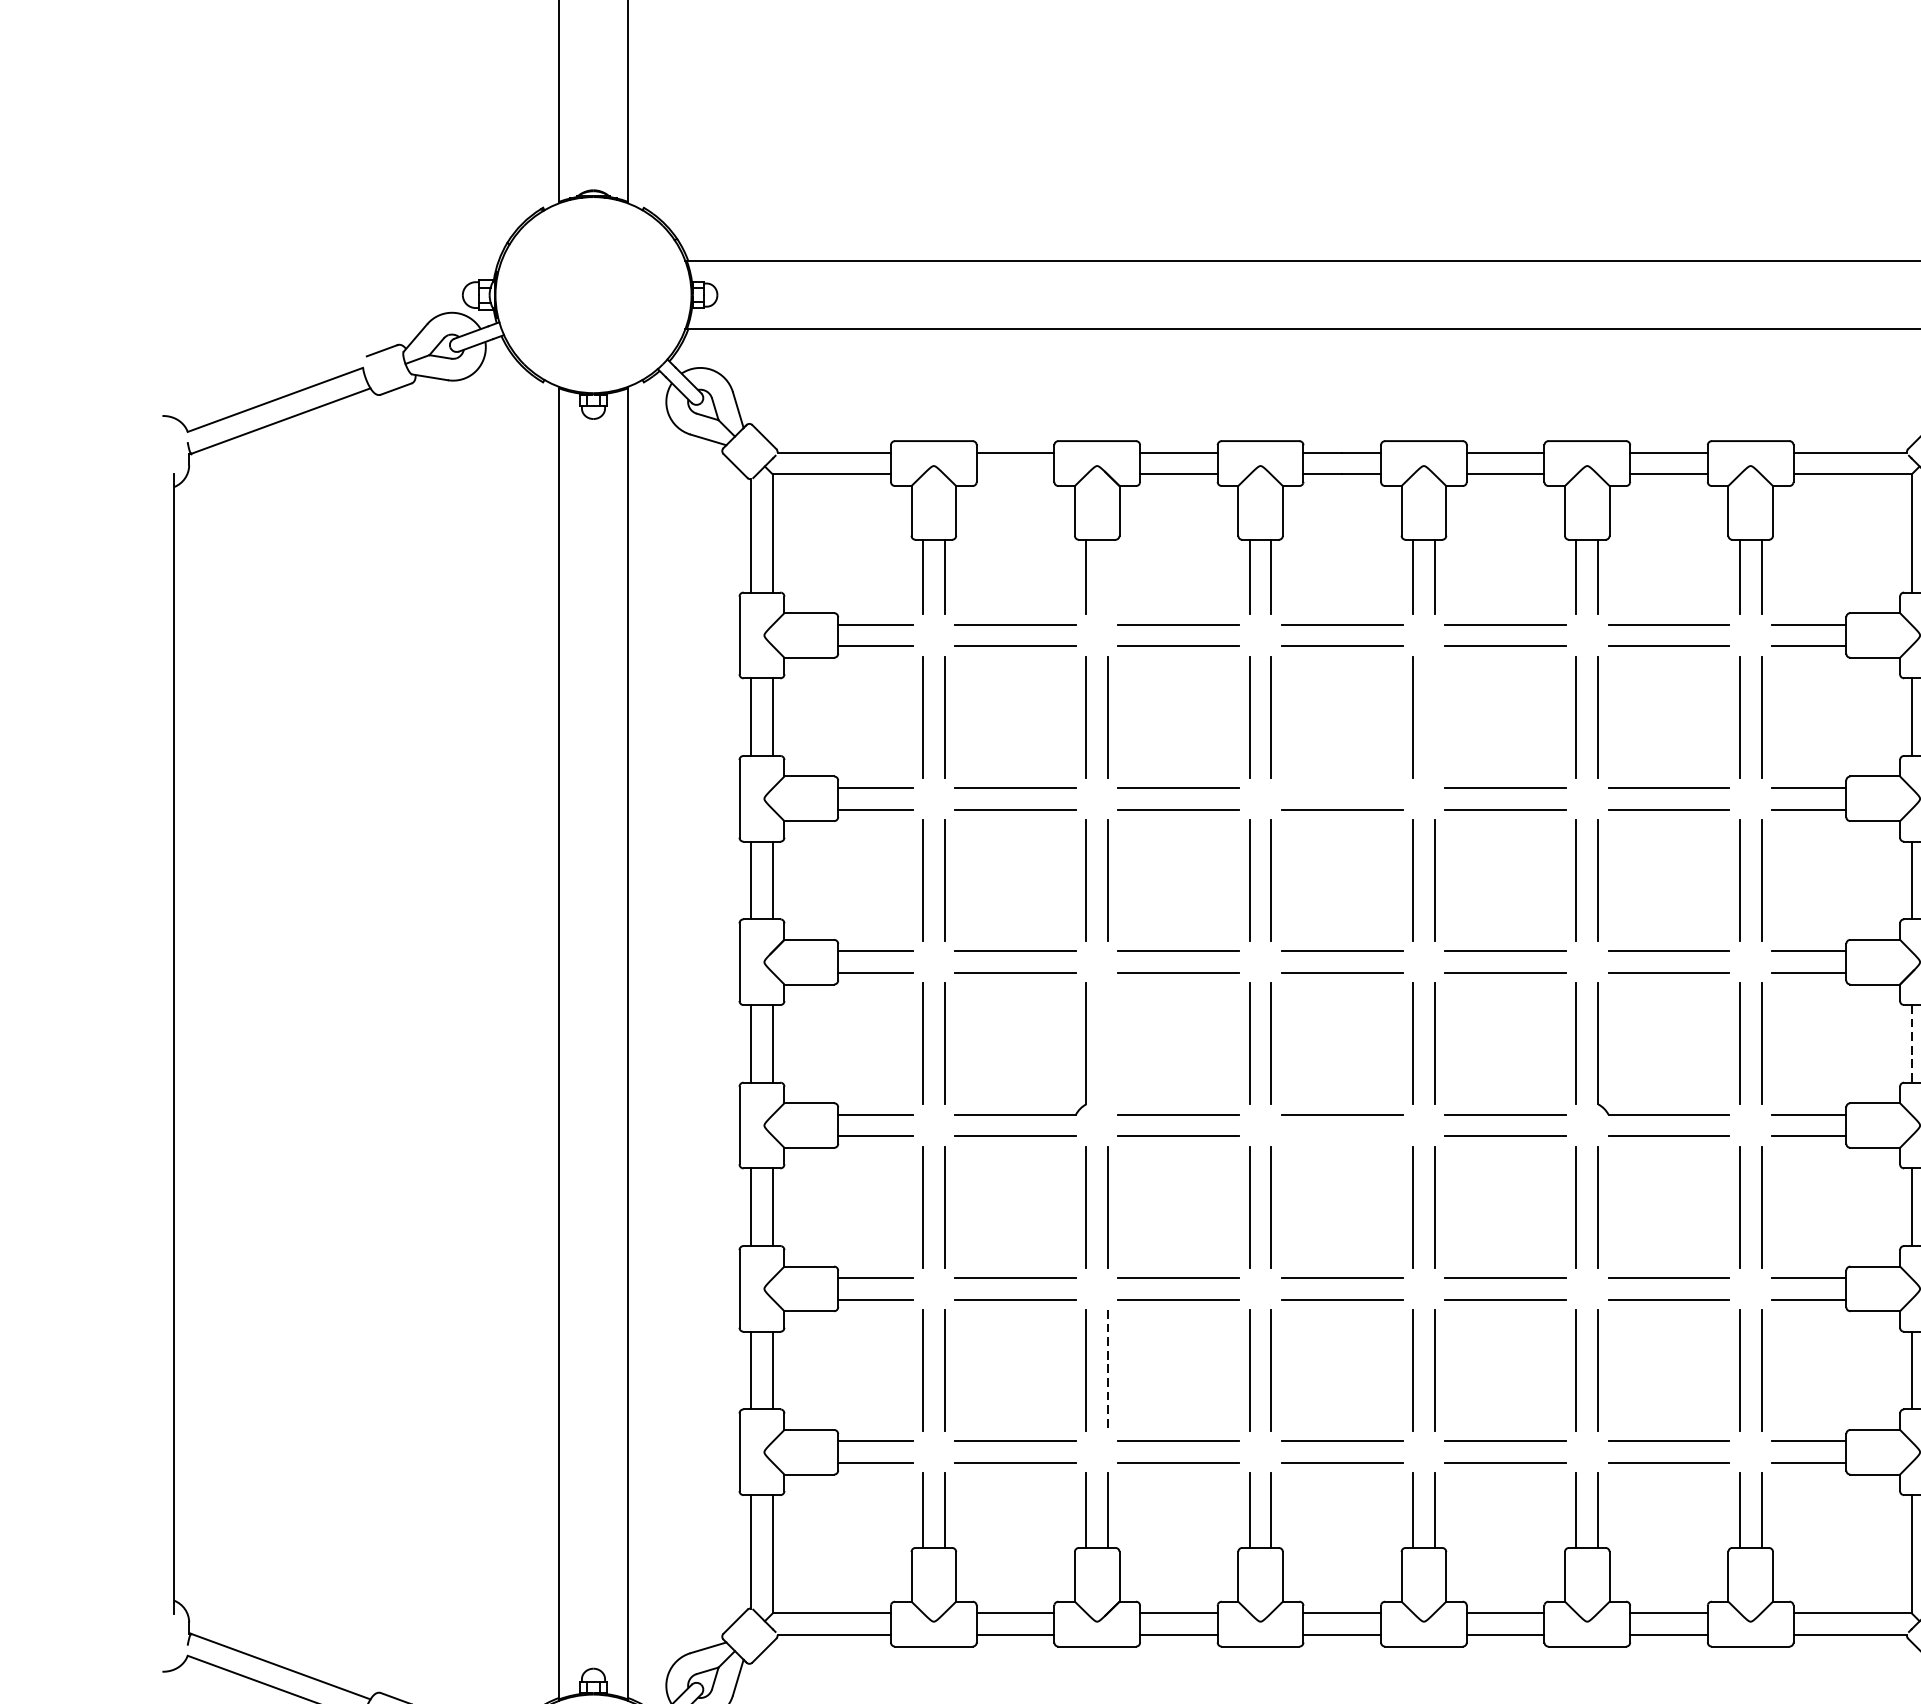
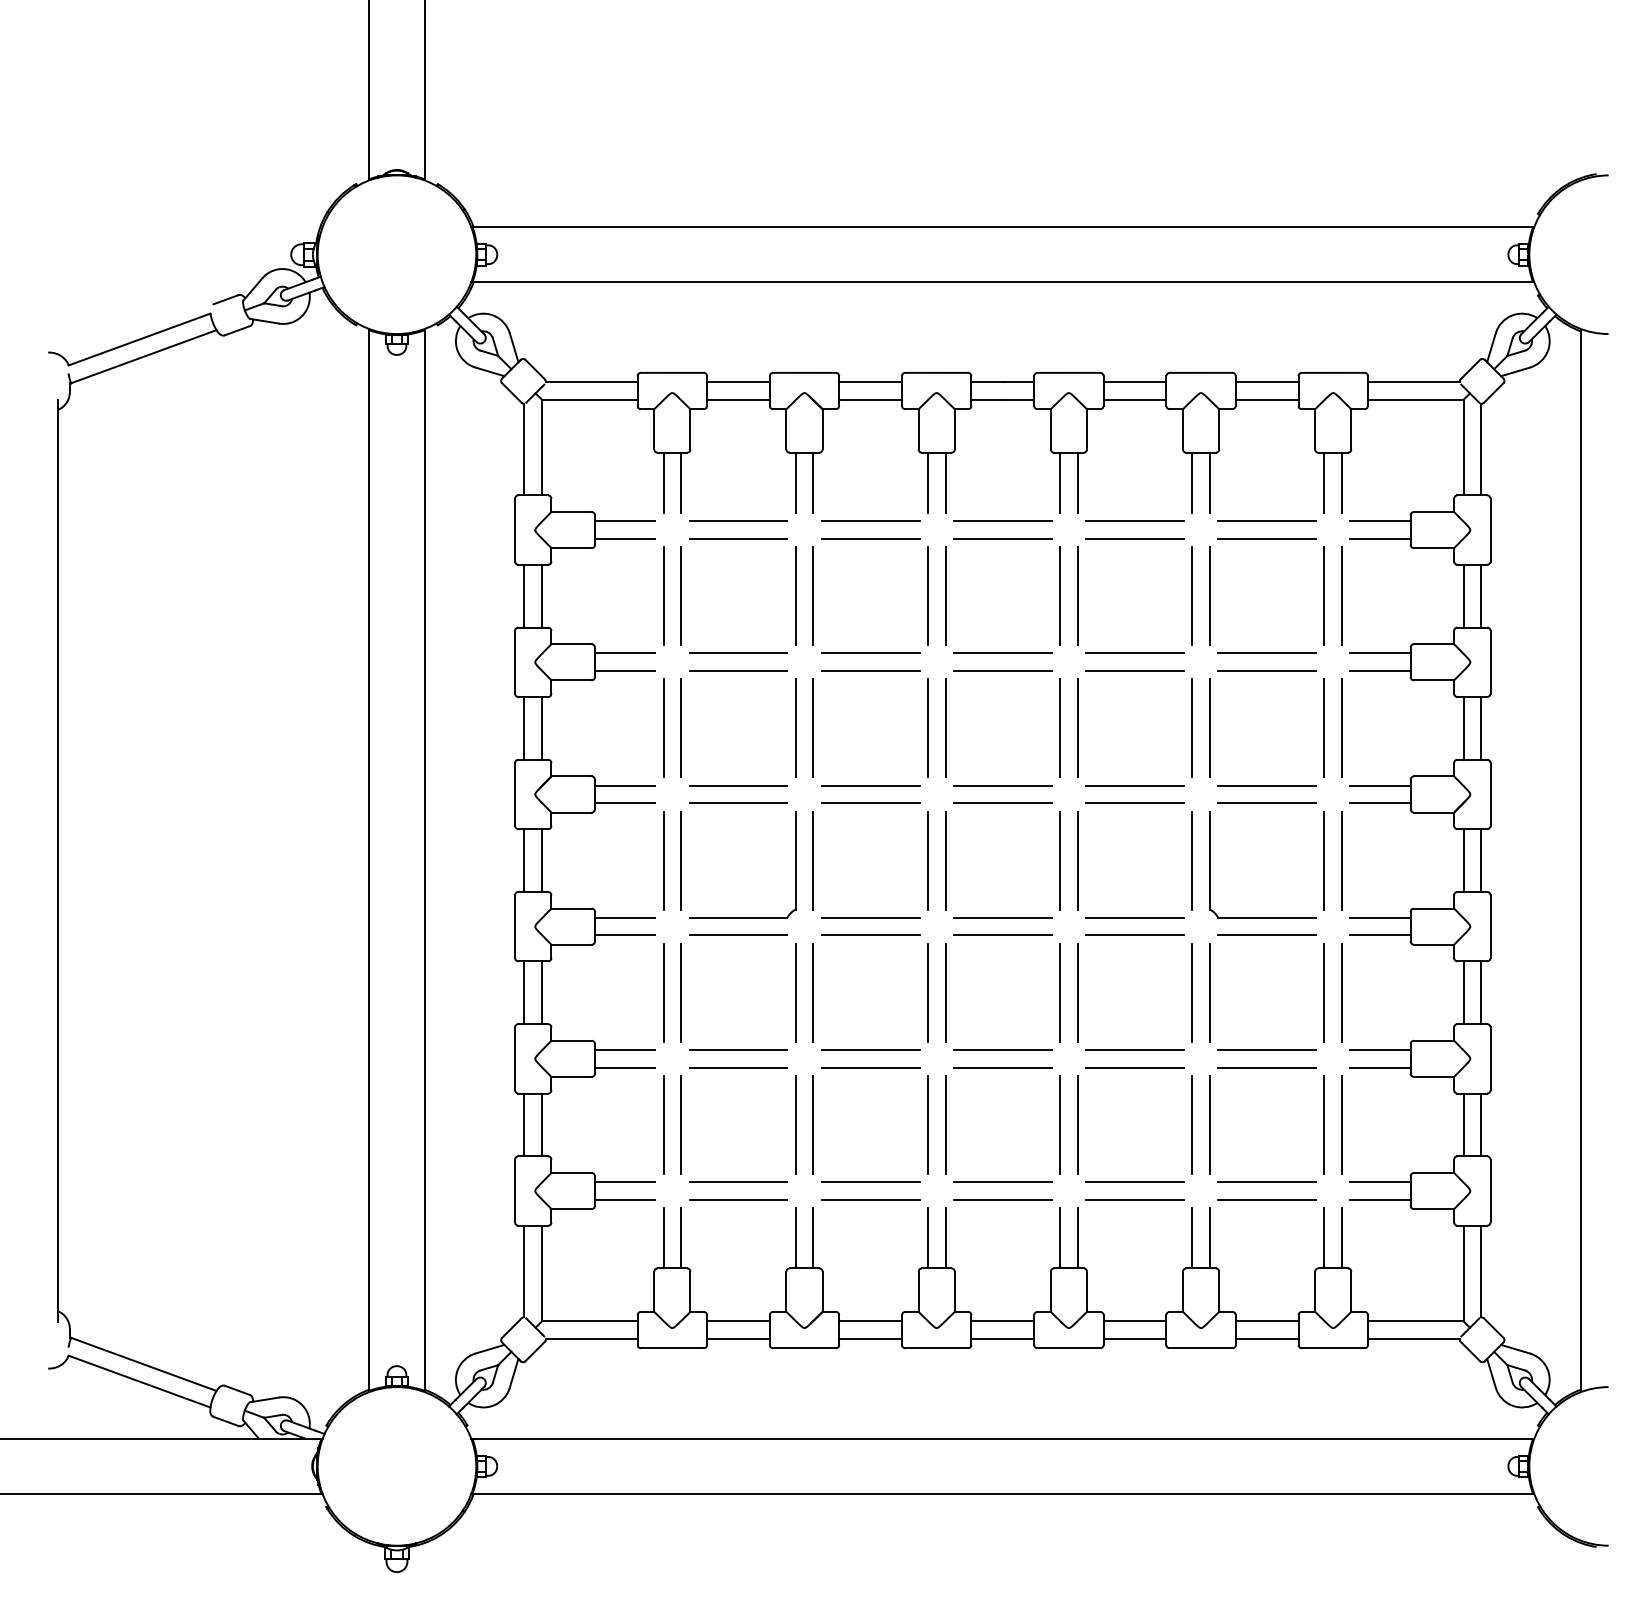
line: (1015, 474) -> (738, 399), added
line: (1108, 576) -> (813, 482), added
line: (1434, 717) -> (1077, 596), added
line: (1341, 787) -> (1002, 653), added
line: (1107, 1043) -> (812, 860), added
line: (1911, 1045) -> (1463, 861), dashed -> solid
line: (1341, 1135) -> (1002, 934), added
line: (1108, 1370) -> (813, 1124), dashed -> solid

